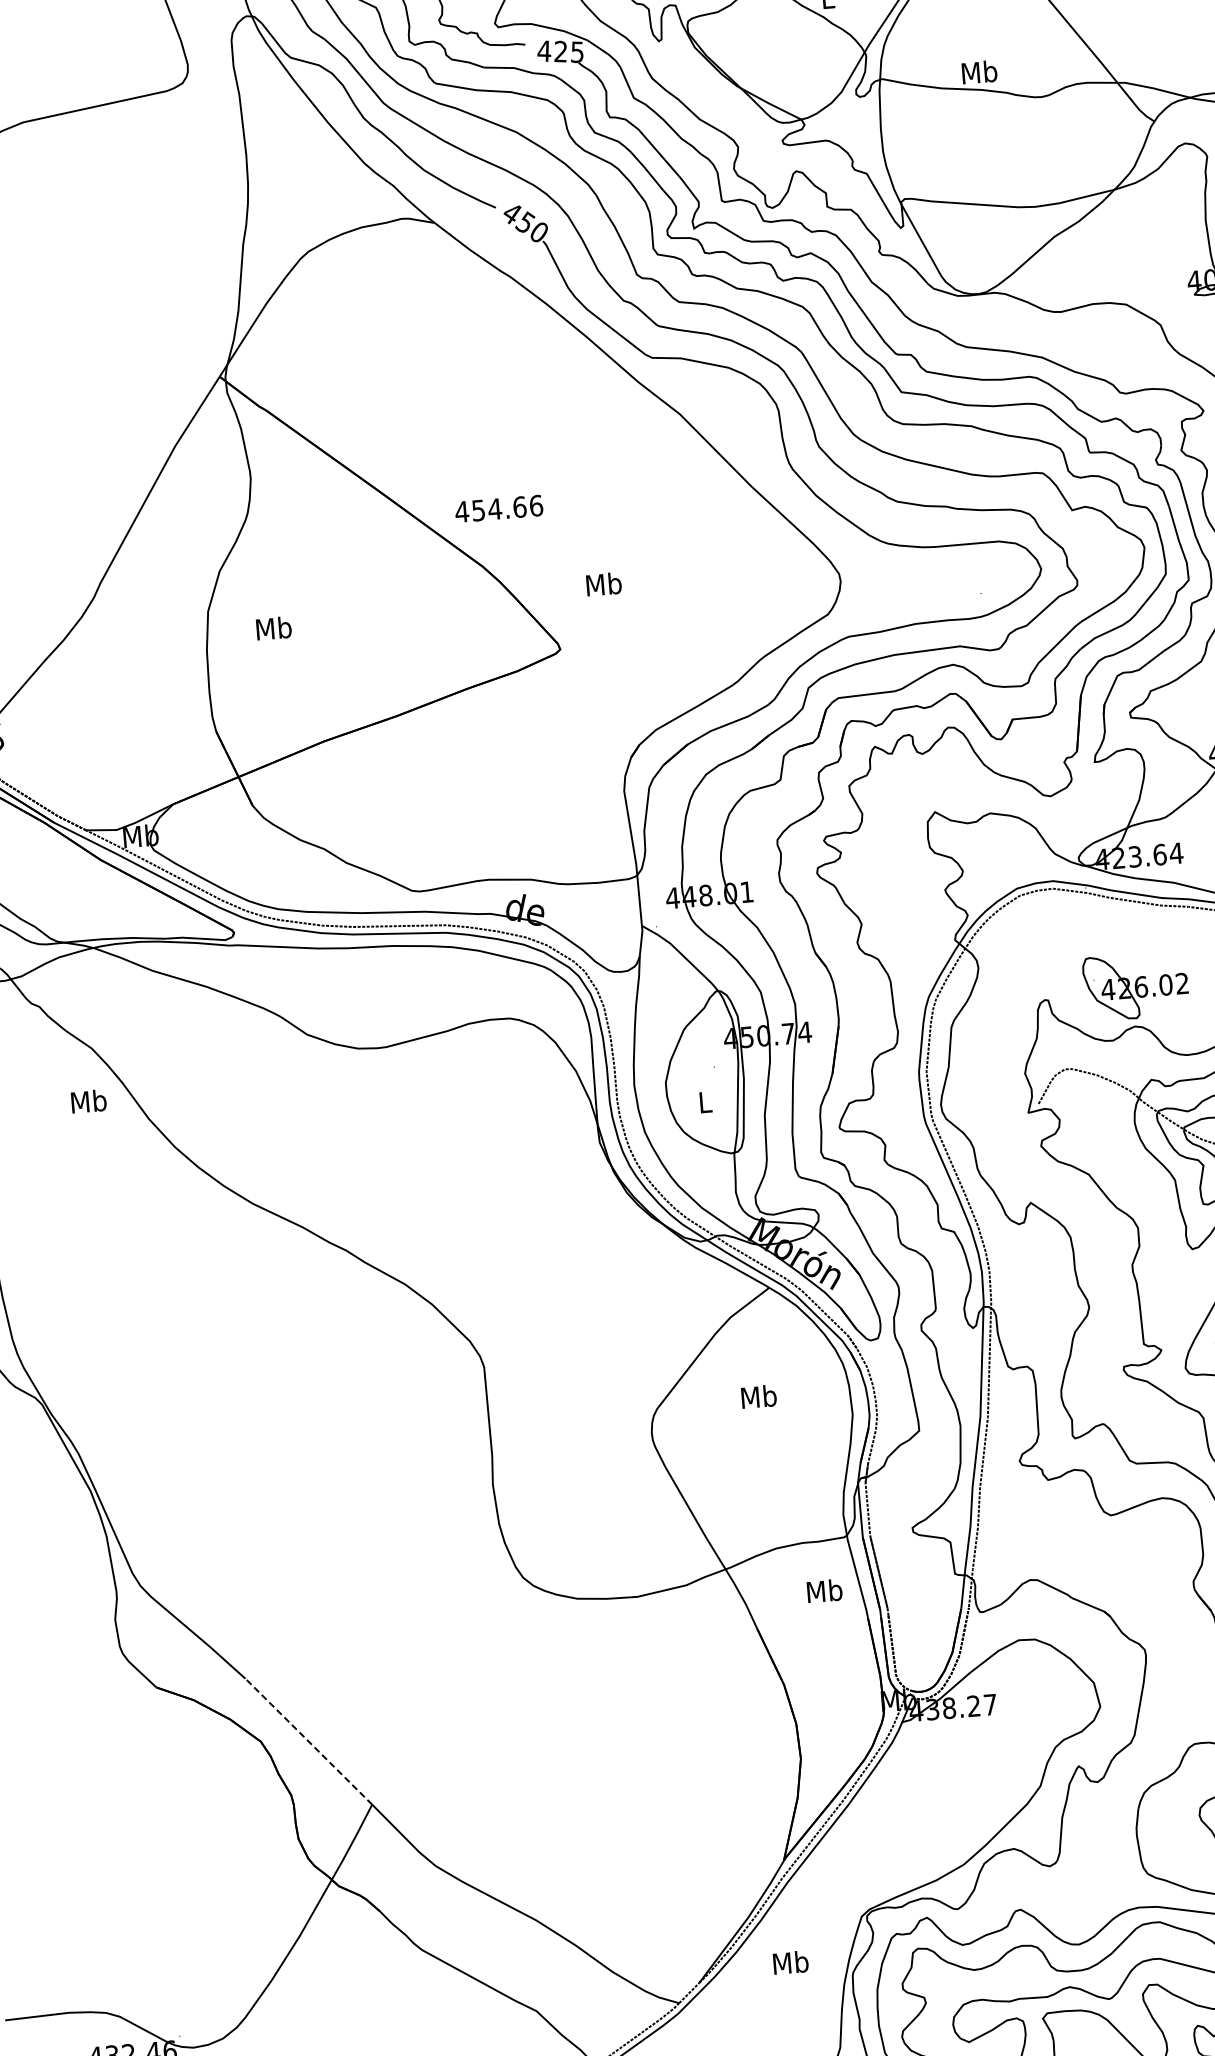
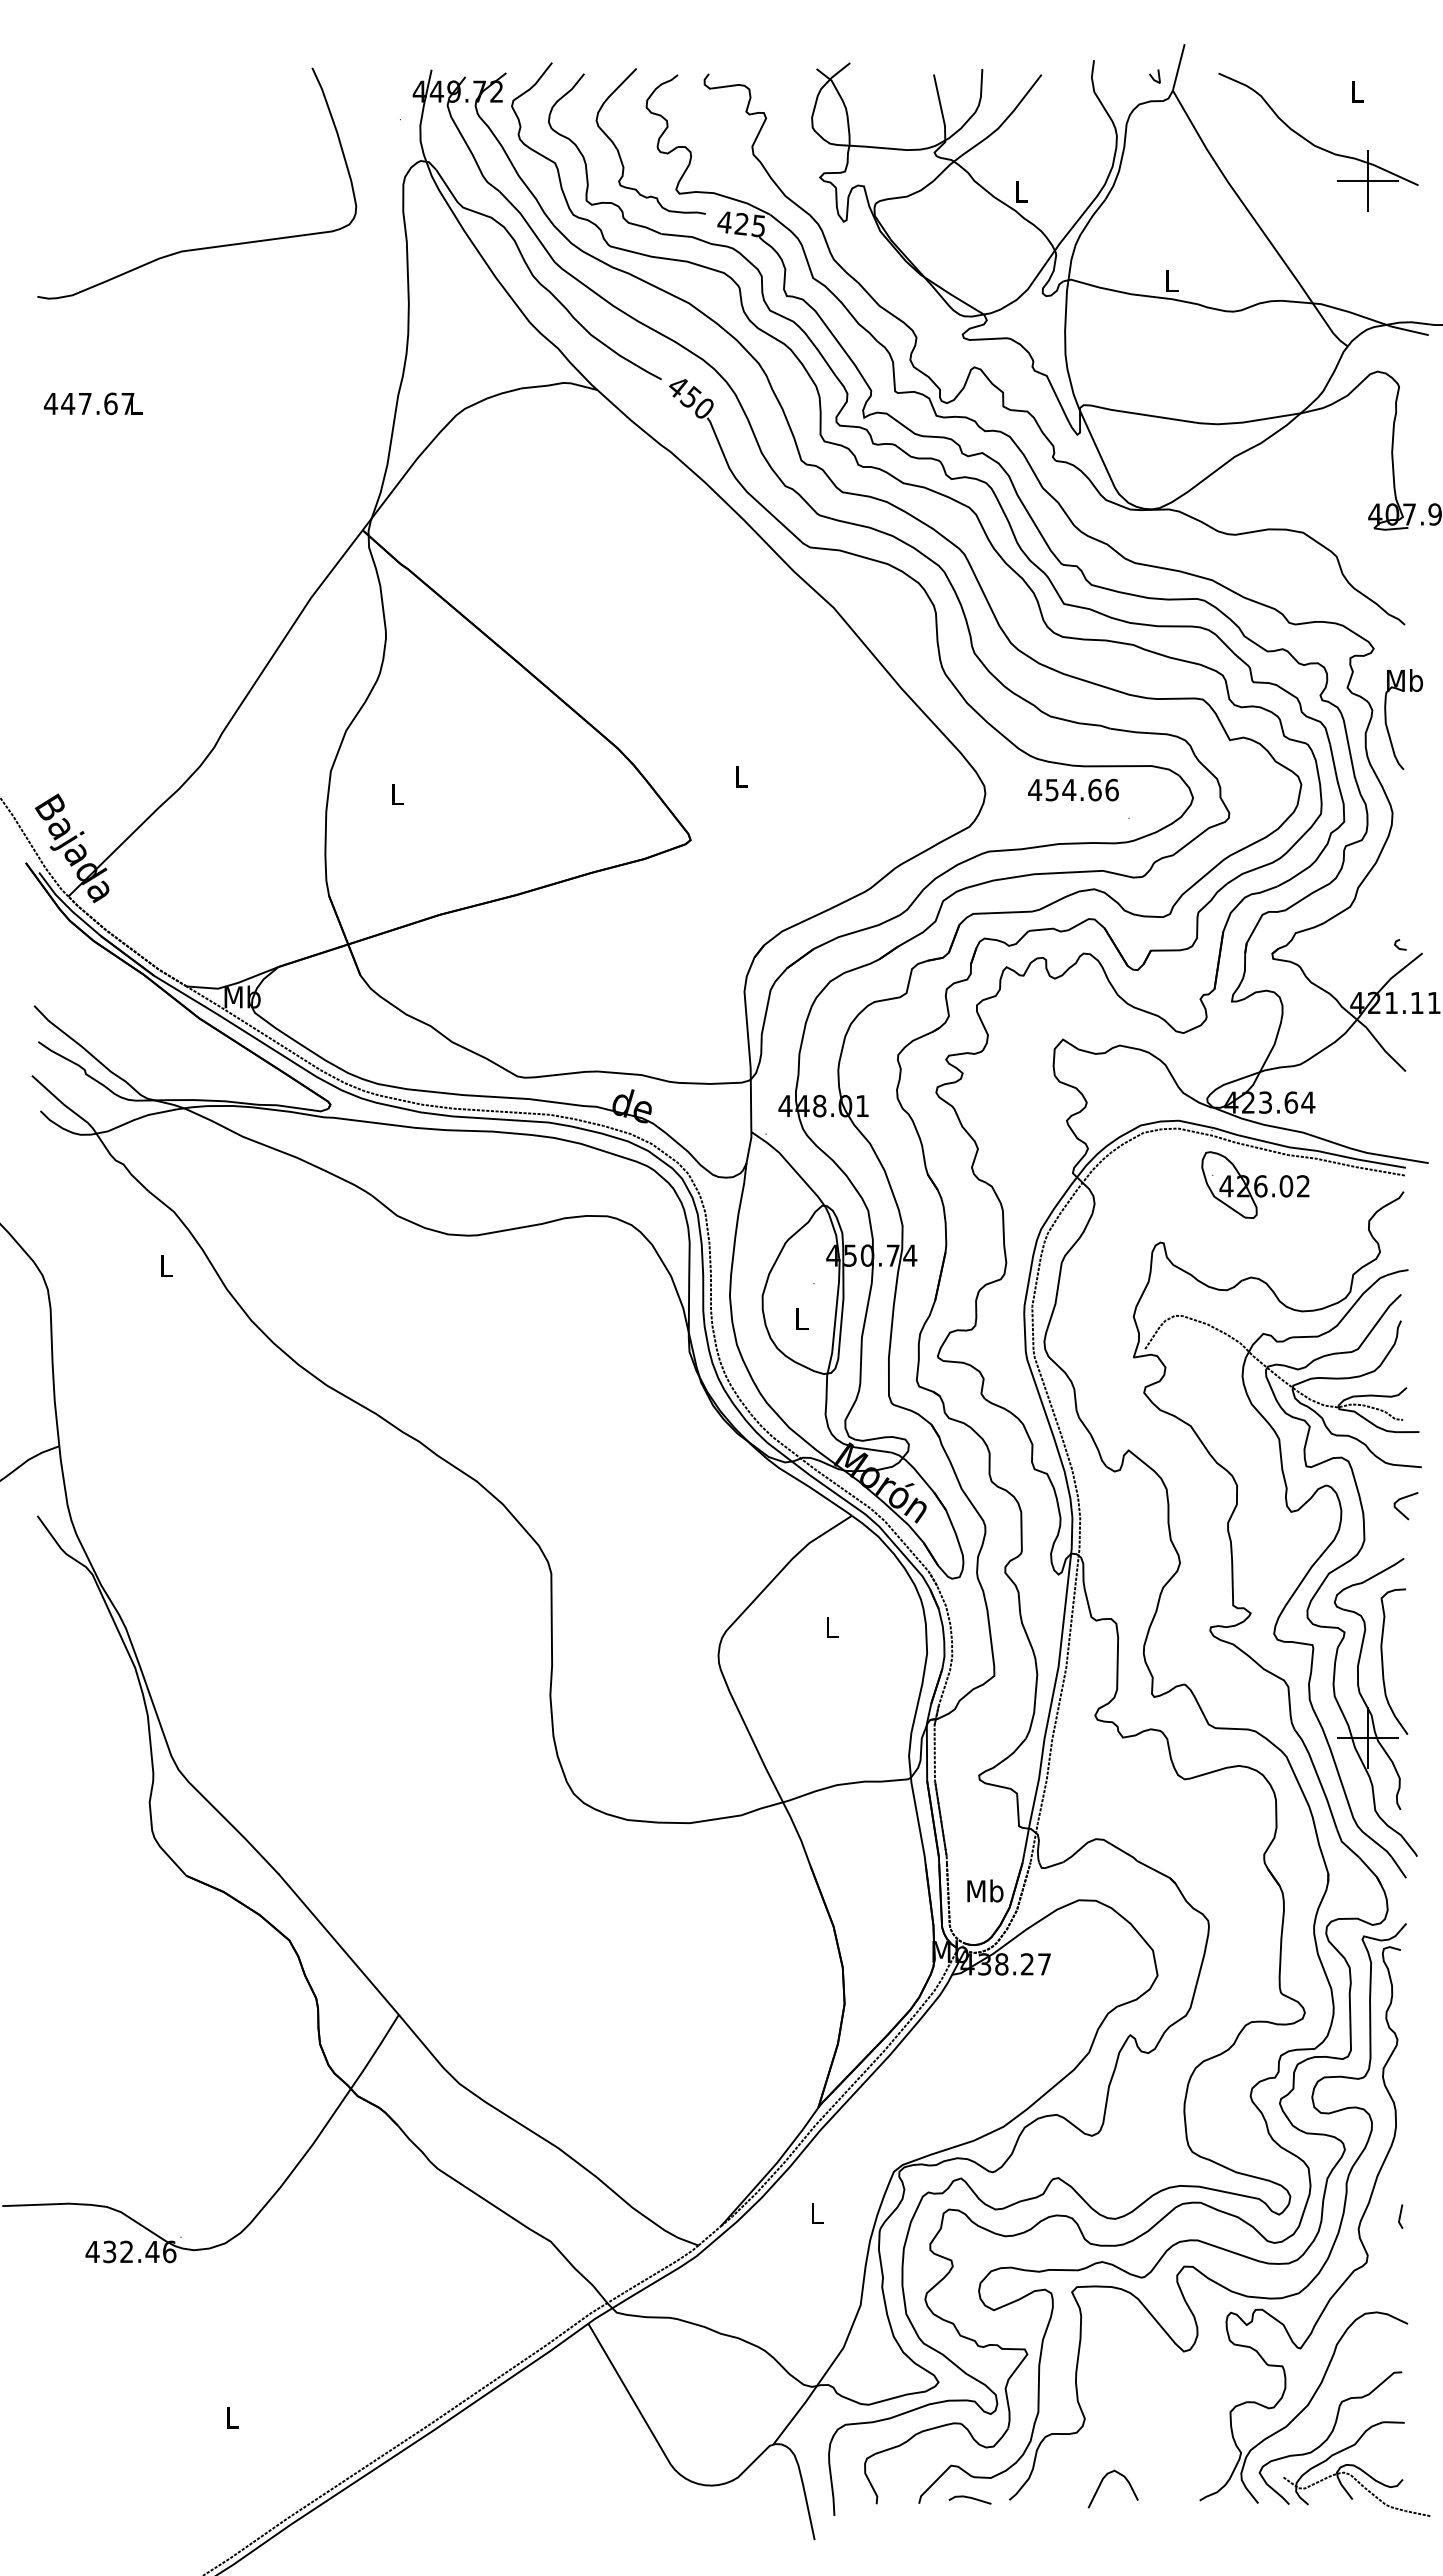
text: (979, 71) -> (1171, 280), Mb -> L
text: (499, 508) -> (1073, 789), moved
text: (604, 584) -> (741, 776), Mb -> L
text: (274, 627) -> (397, 793), Mb -> L
part: (1136, 985) -> (1255, 1184), moved
text: (88, 1100) -> (166, 1265), Mb -> L
text: (759, 1396) -> (832, 1626), Mb -> L
text: (824, 1590) -> (985, 1890), moved
line: (308, 1741) -> (338, 1944), dashed -> solid
text: (791, 1961) -> (817, 2212), Mb -> L

